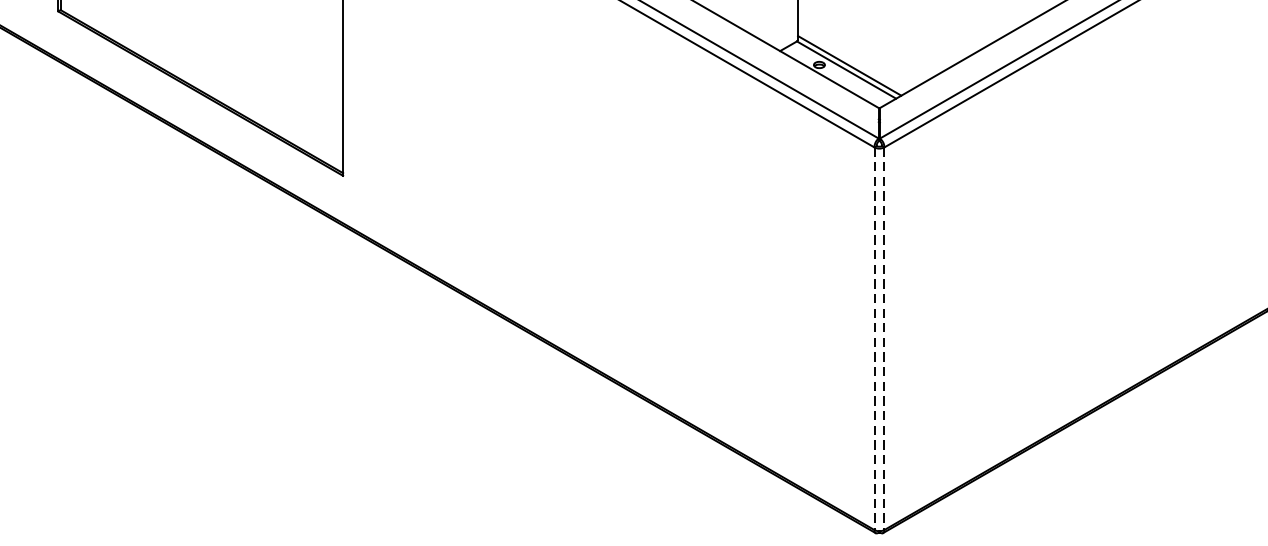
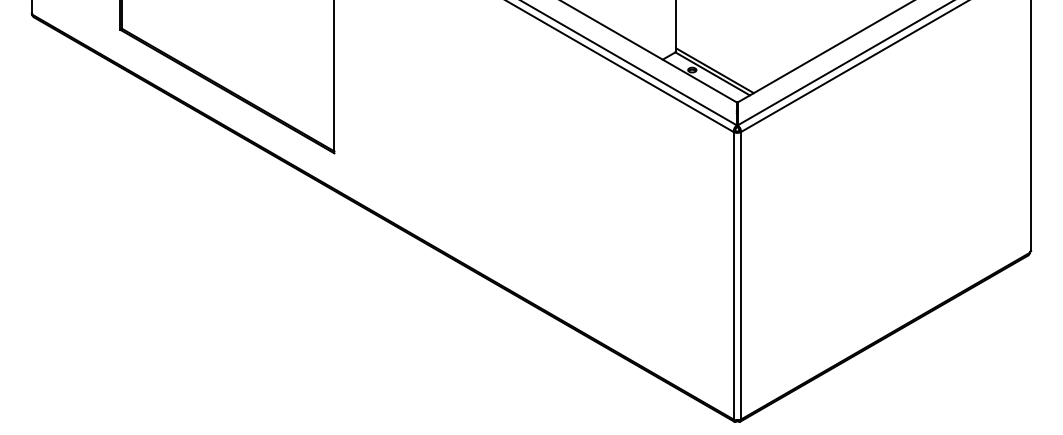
line: (874, 338) -> (733, 275), dashed -> solid
line: (884, 338) -> (741, 275), dashed -> solid

